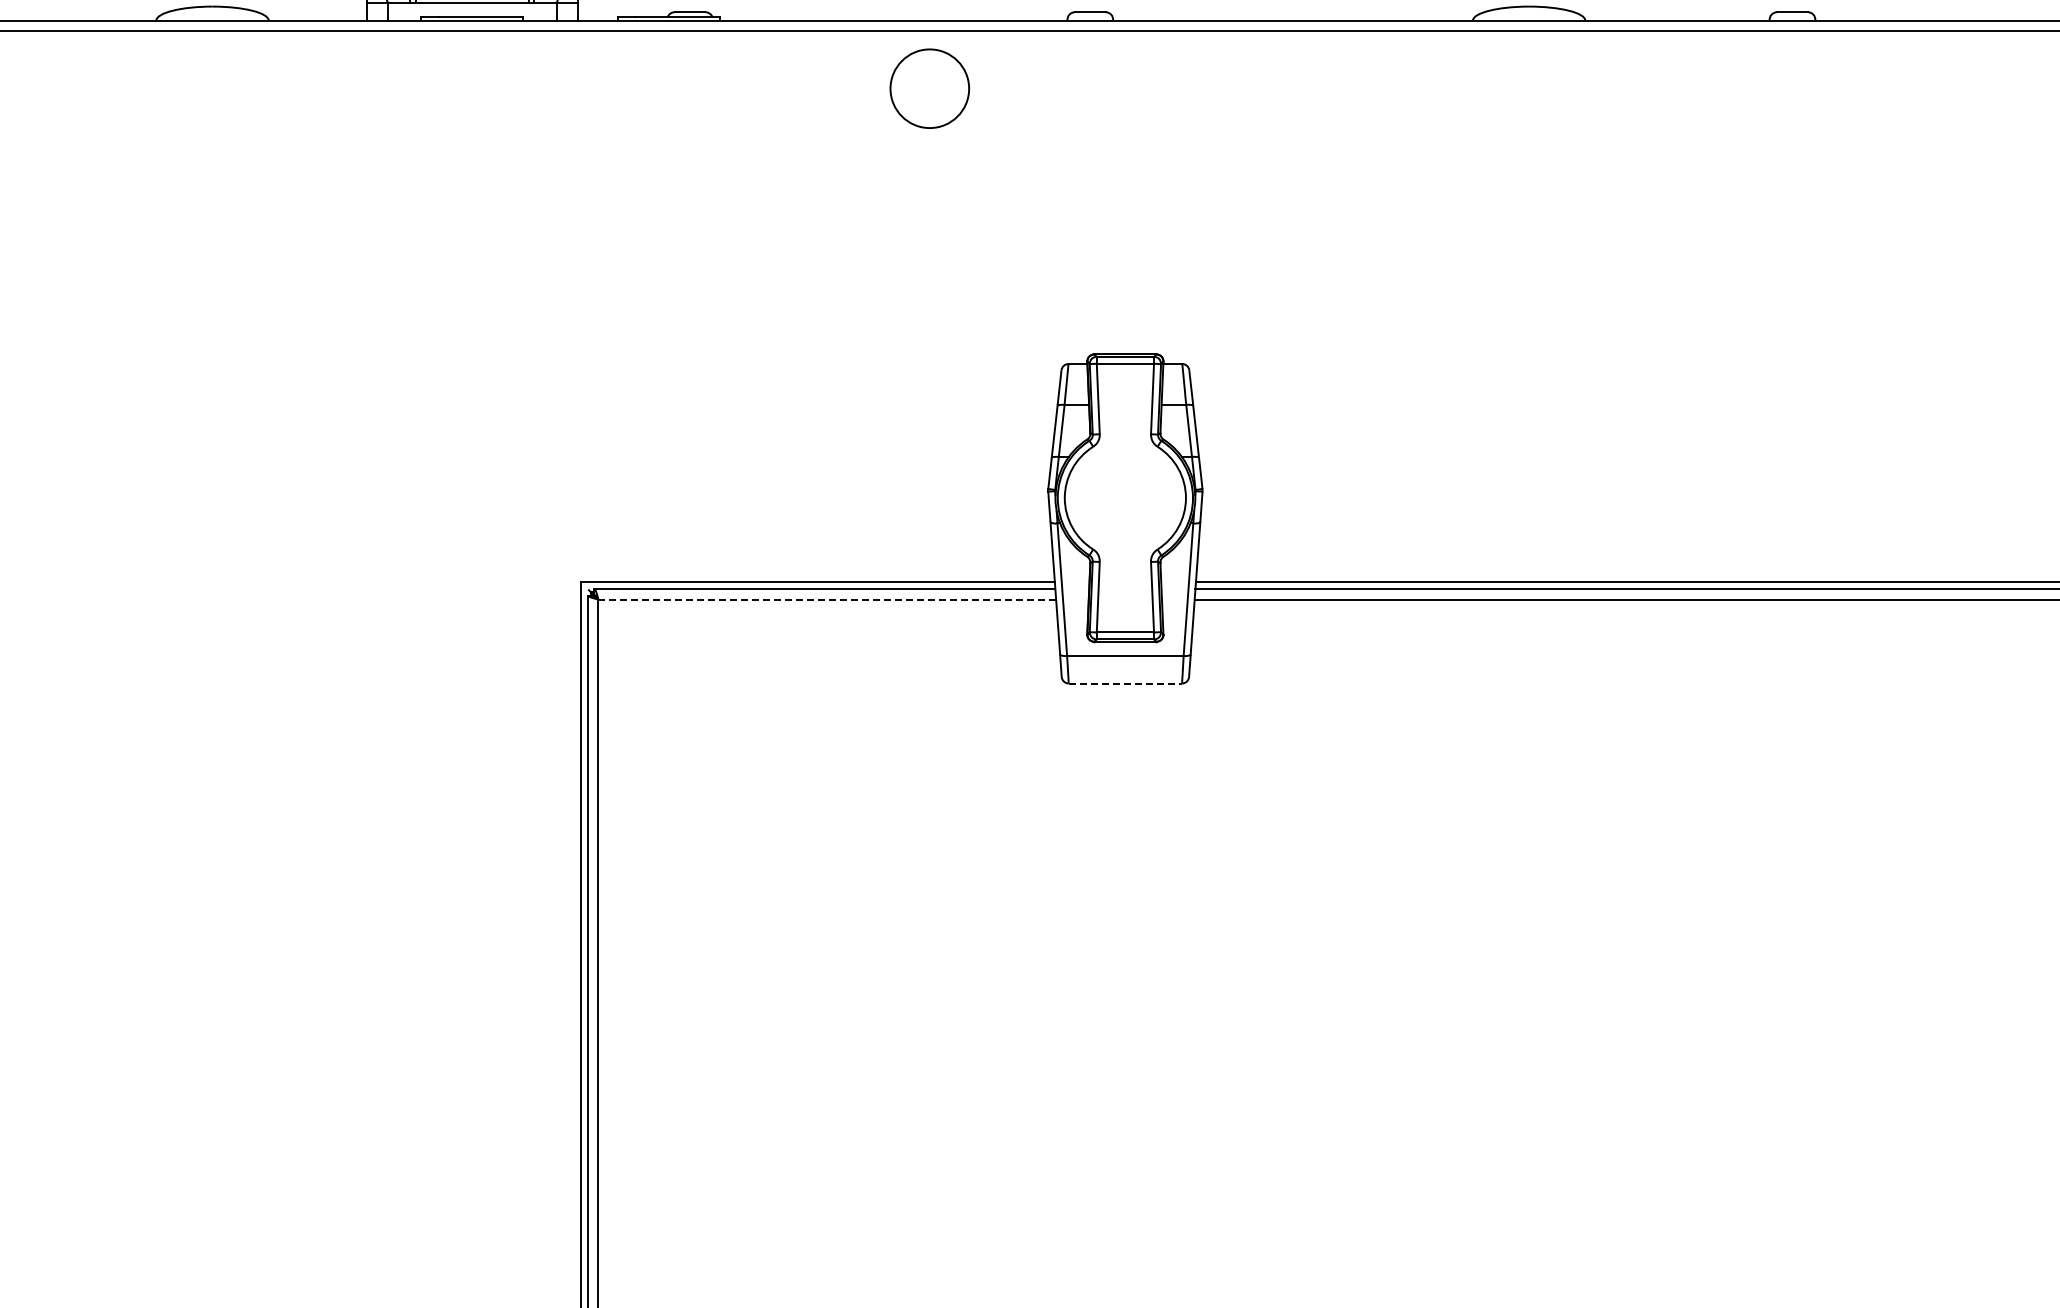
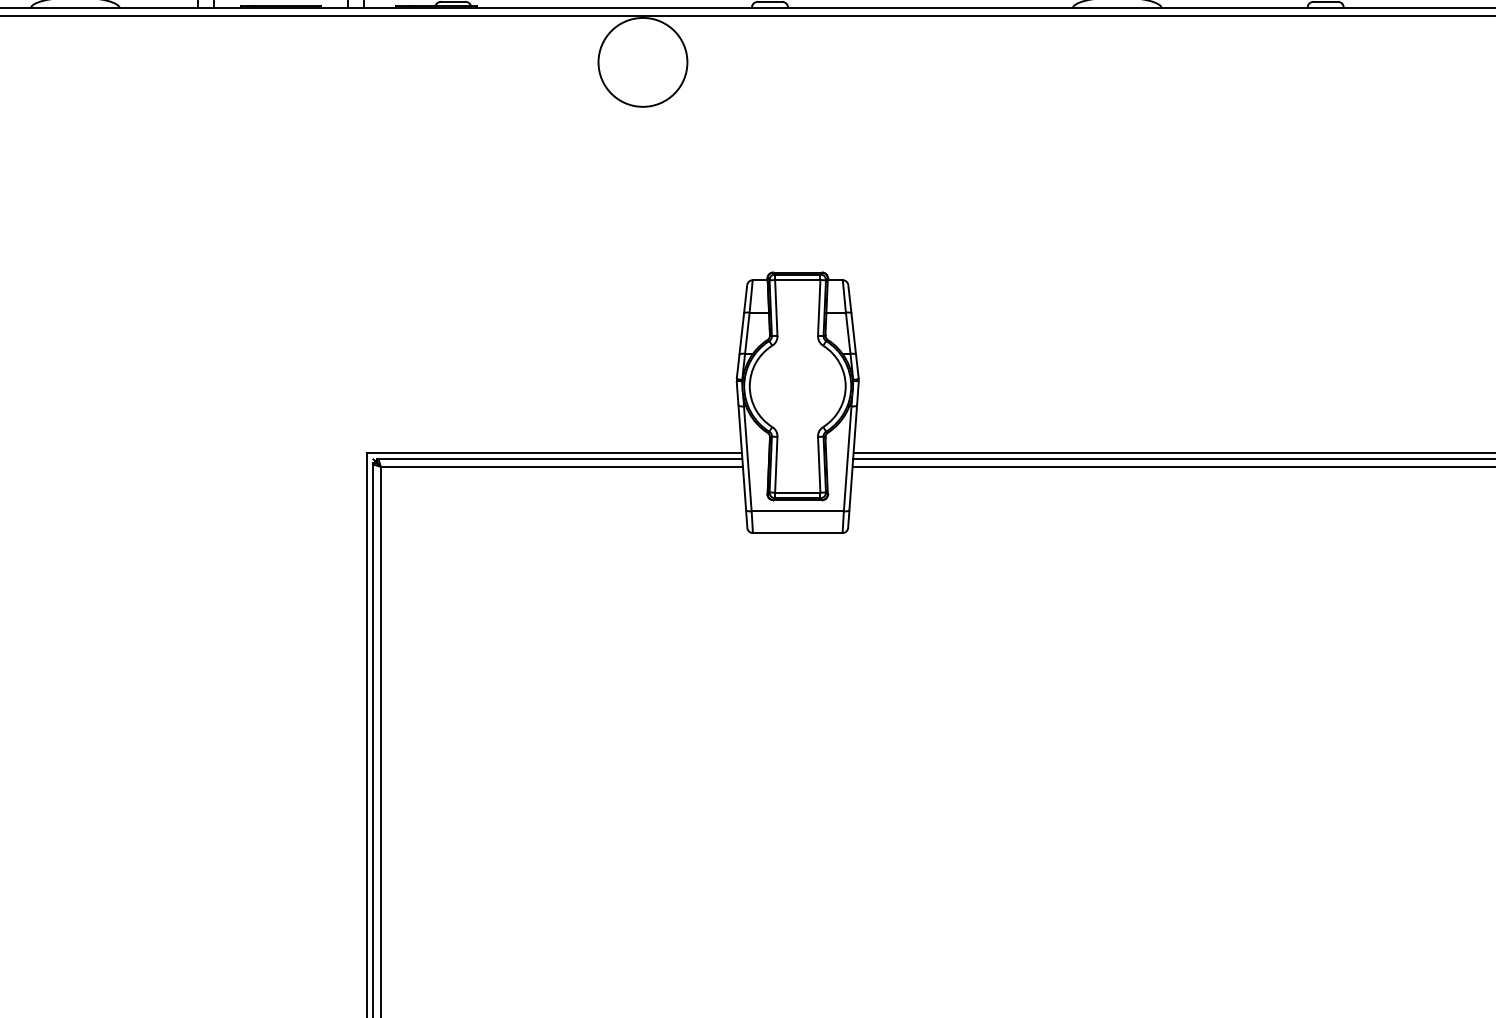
circle: (929, 88) -> (642, 62), size x1.43
line: (827, 599) -> (561, 466), dashed -> solid
line: (1125, 683) -> (797, 533), dashed -> solid

